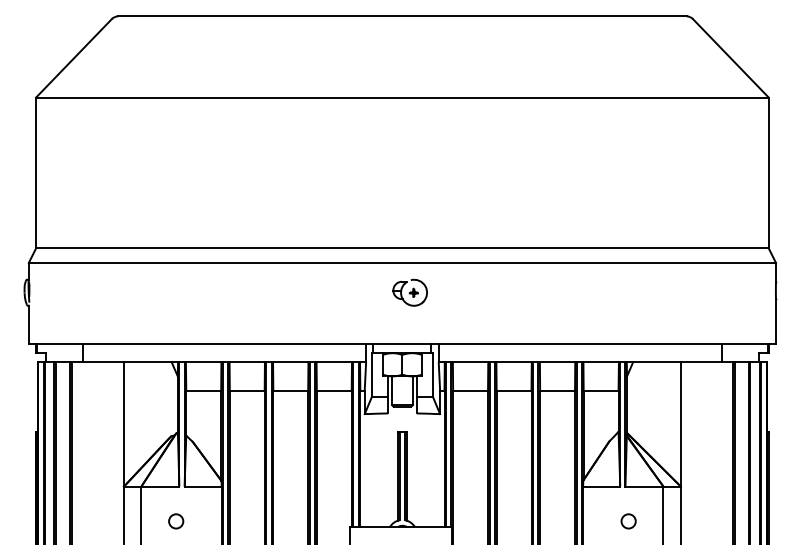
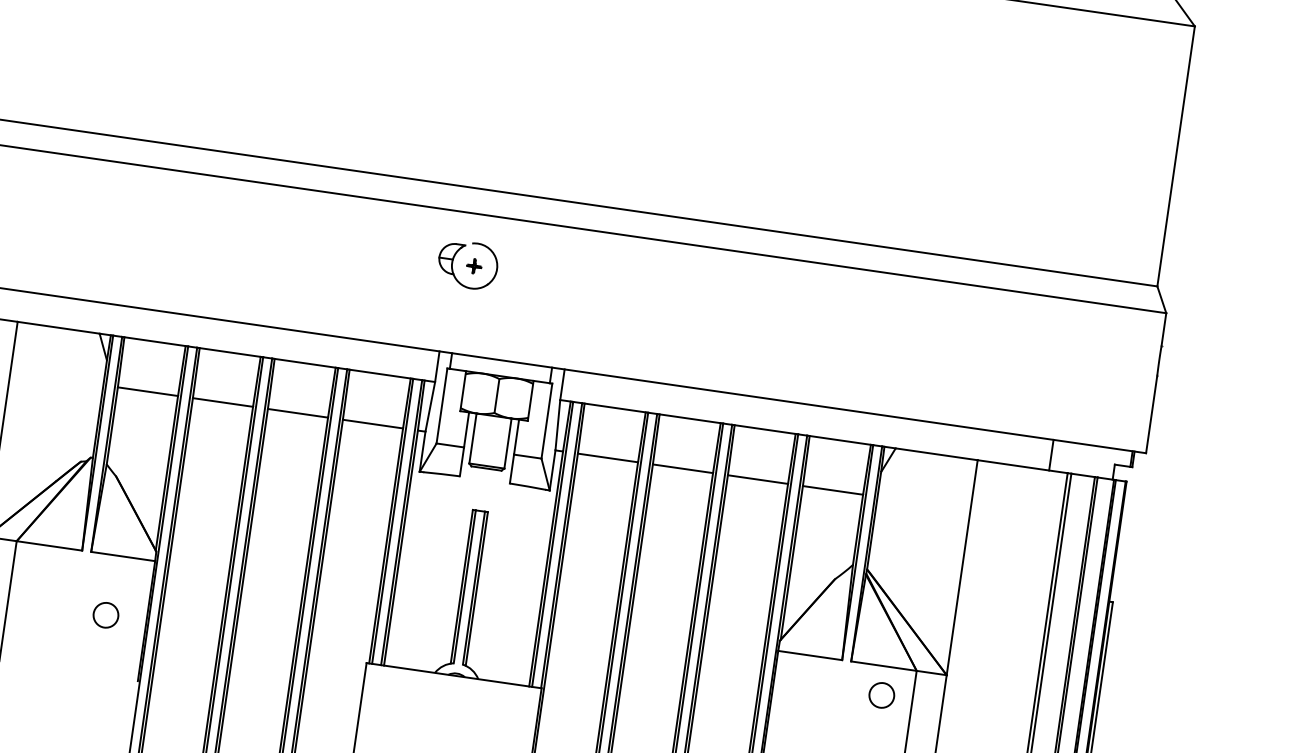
part: (409, 292) -> (466, 264), moved
circle: (176, 521) -> (106, 615), moved
circle: (628, 521) -> (881, 695), moved

